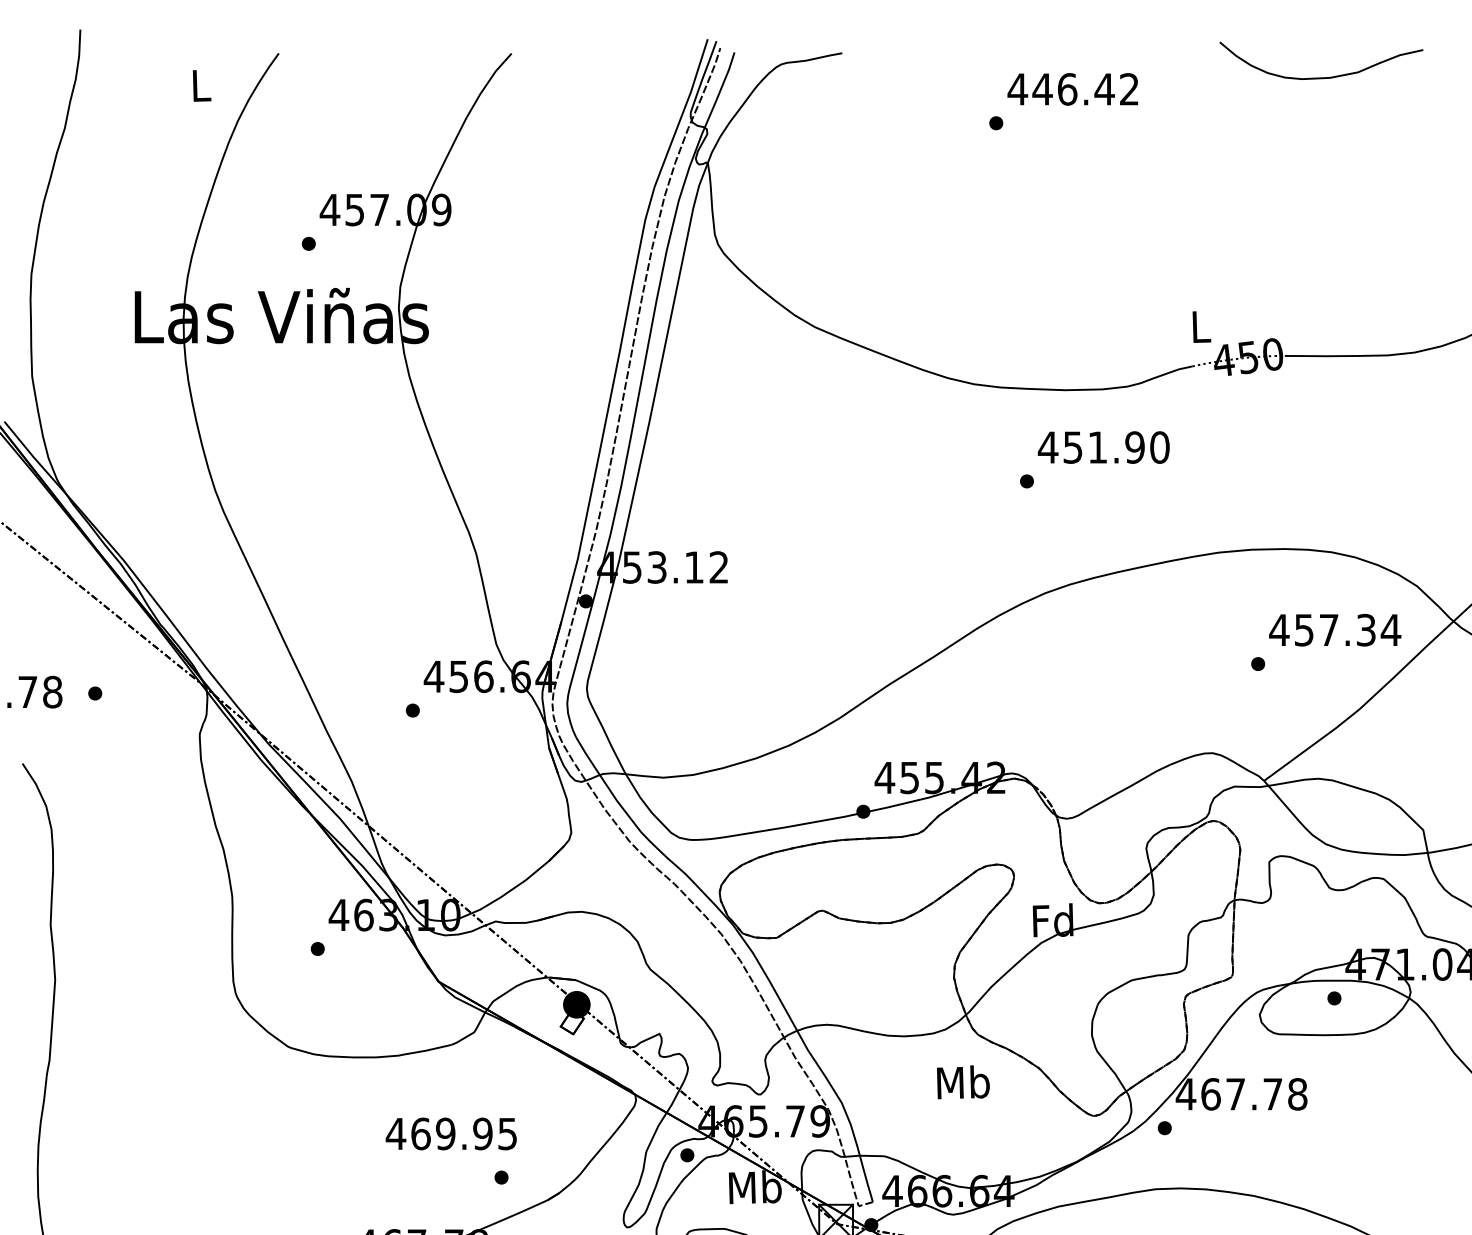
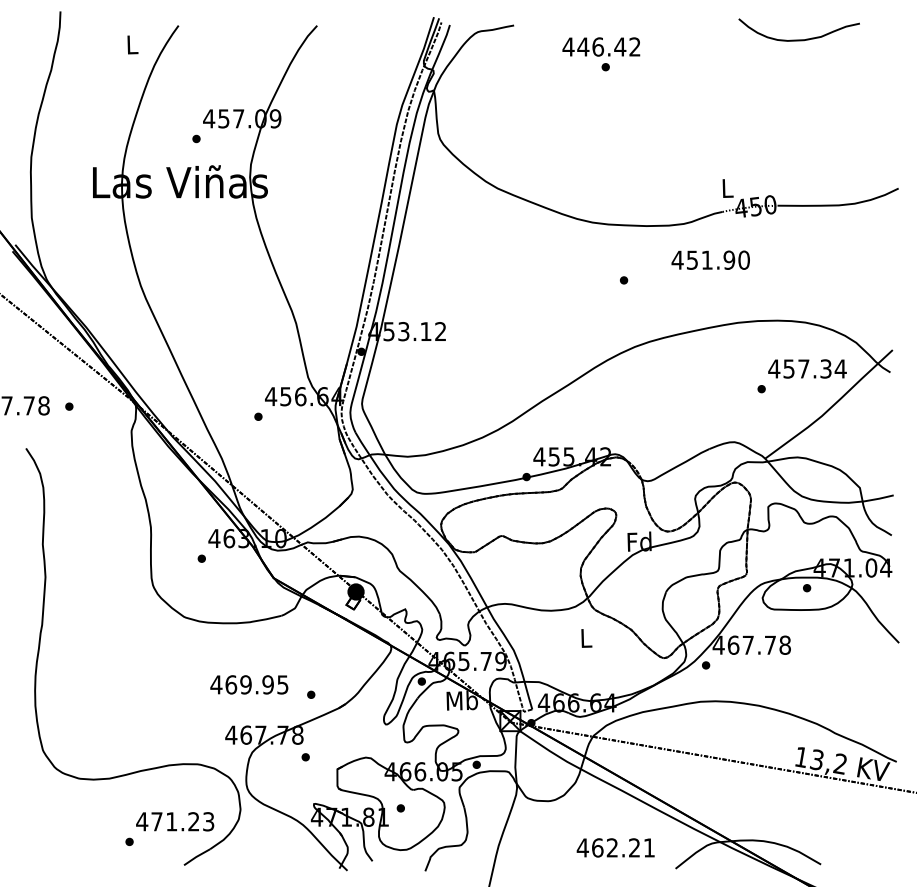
text: (1073, 88) -> (601, 46), moved
text: (1103, 446) -> (710, 259), moved
text: (962, 1082) -> (585, 638), Mb -> L
text: (451, 1133) -> (249, 684), moved

